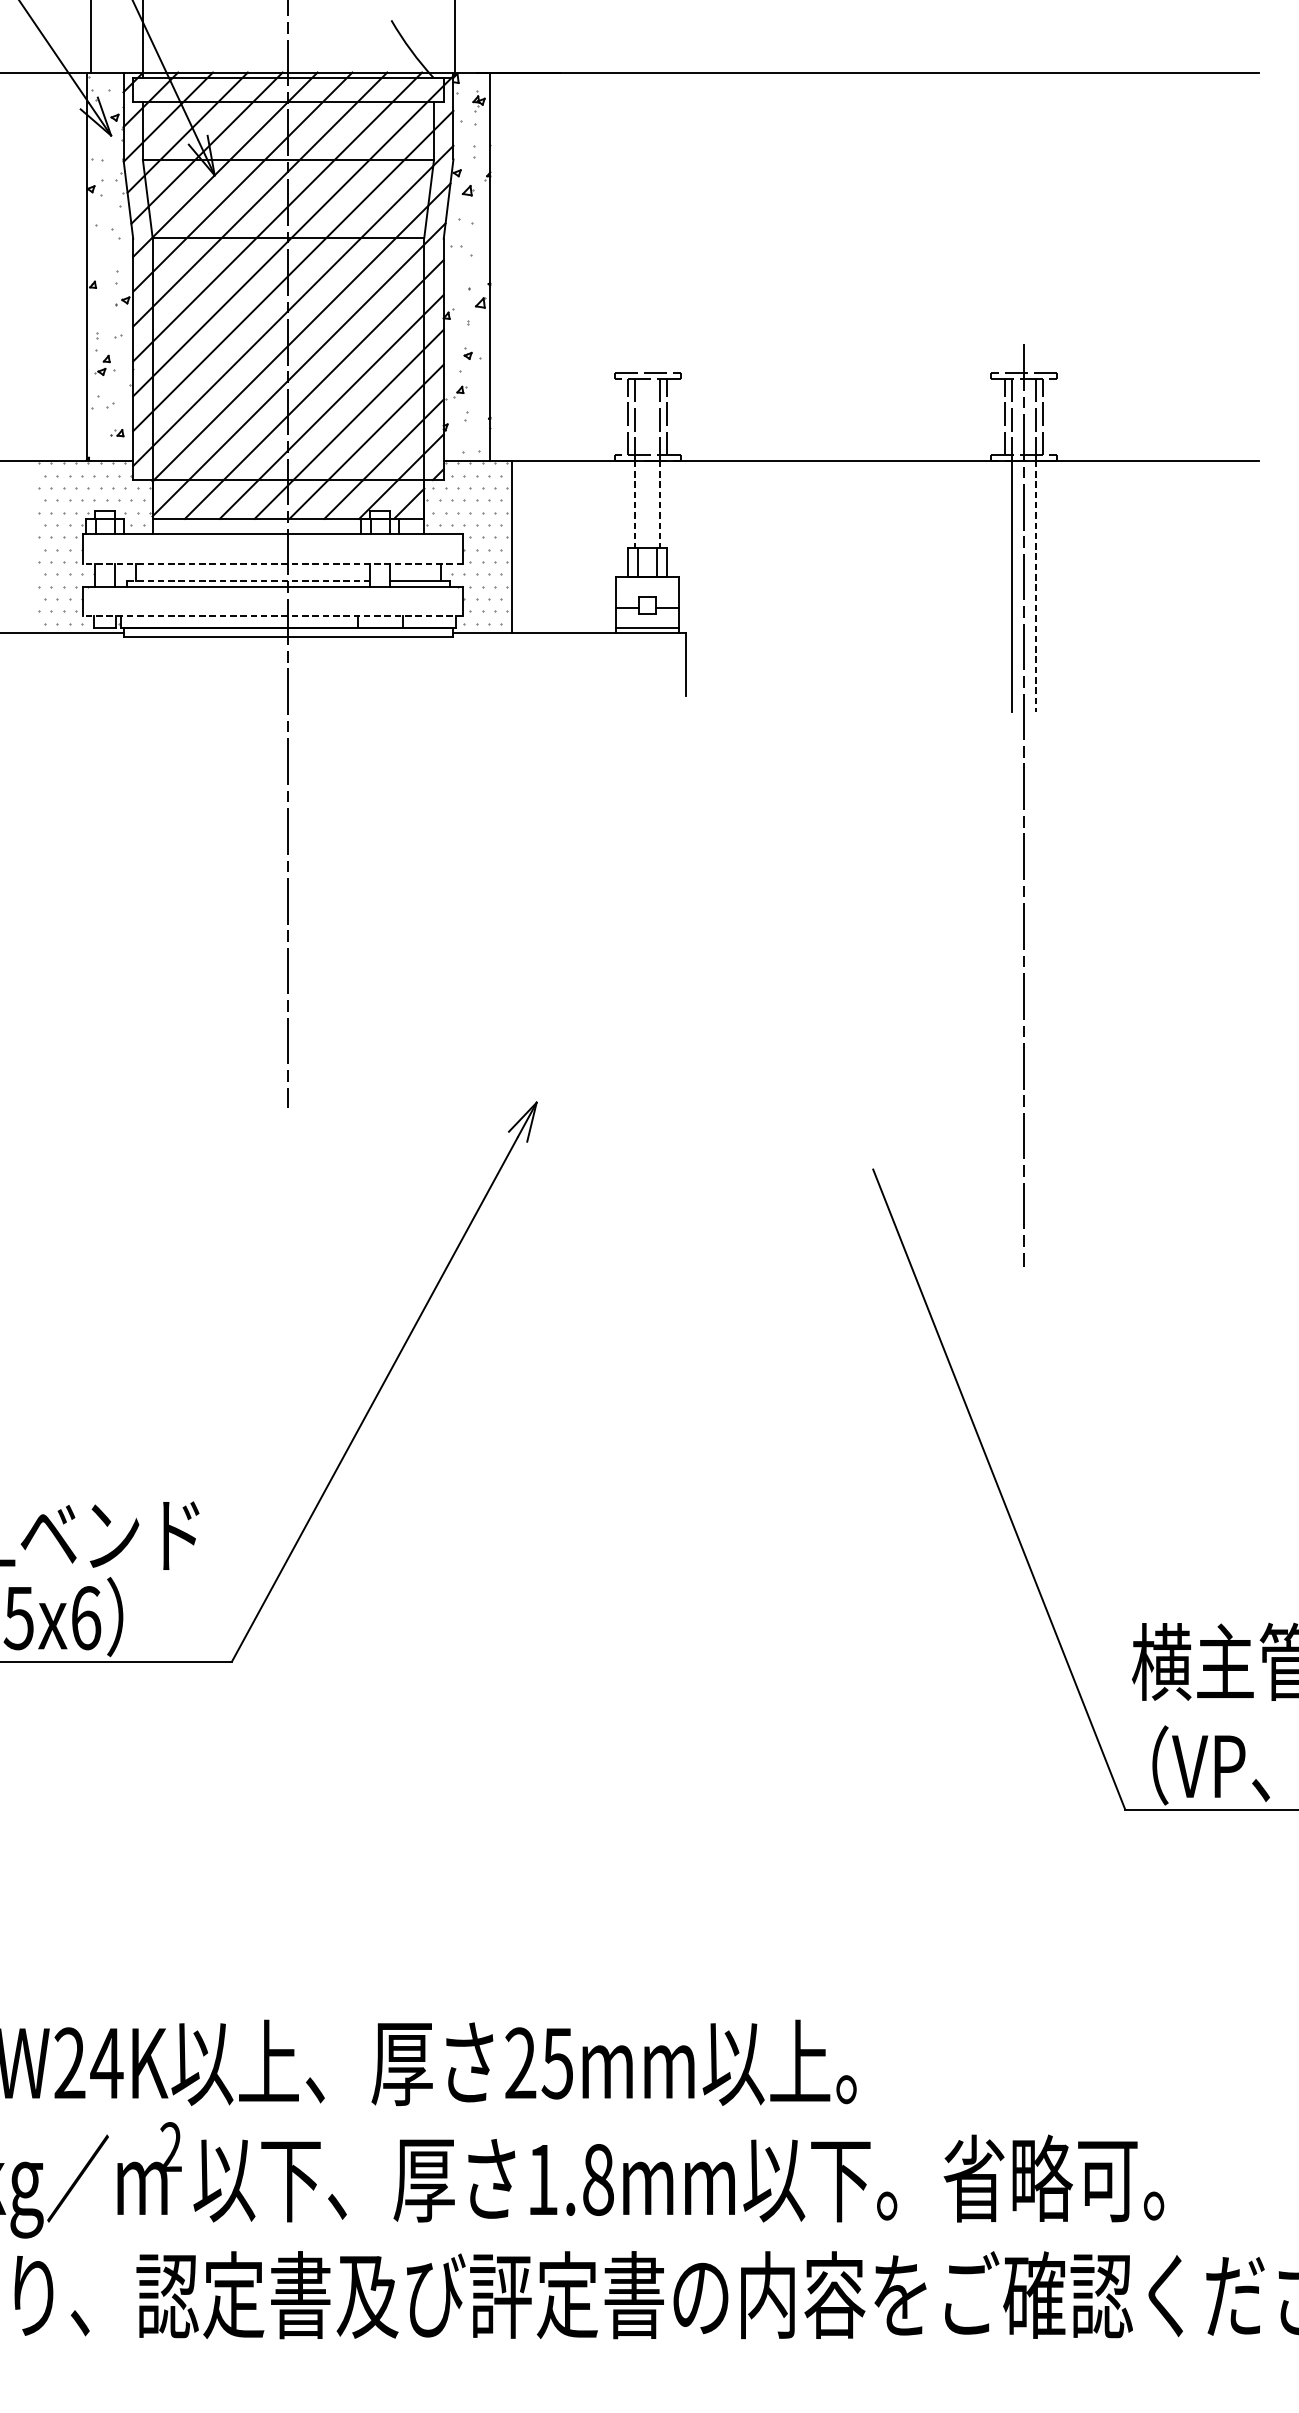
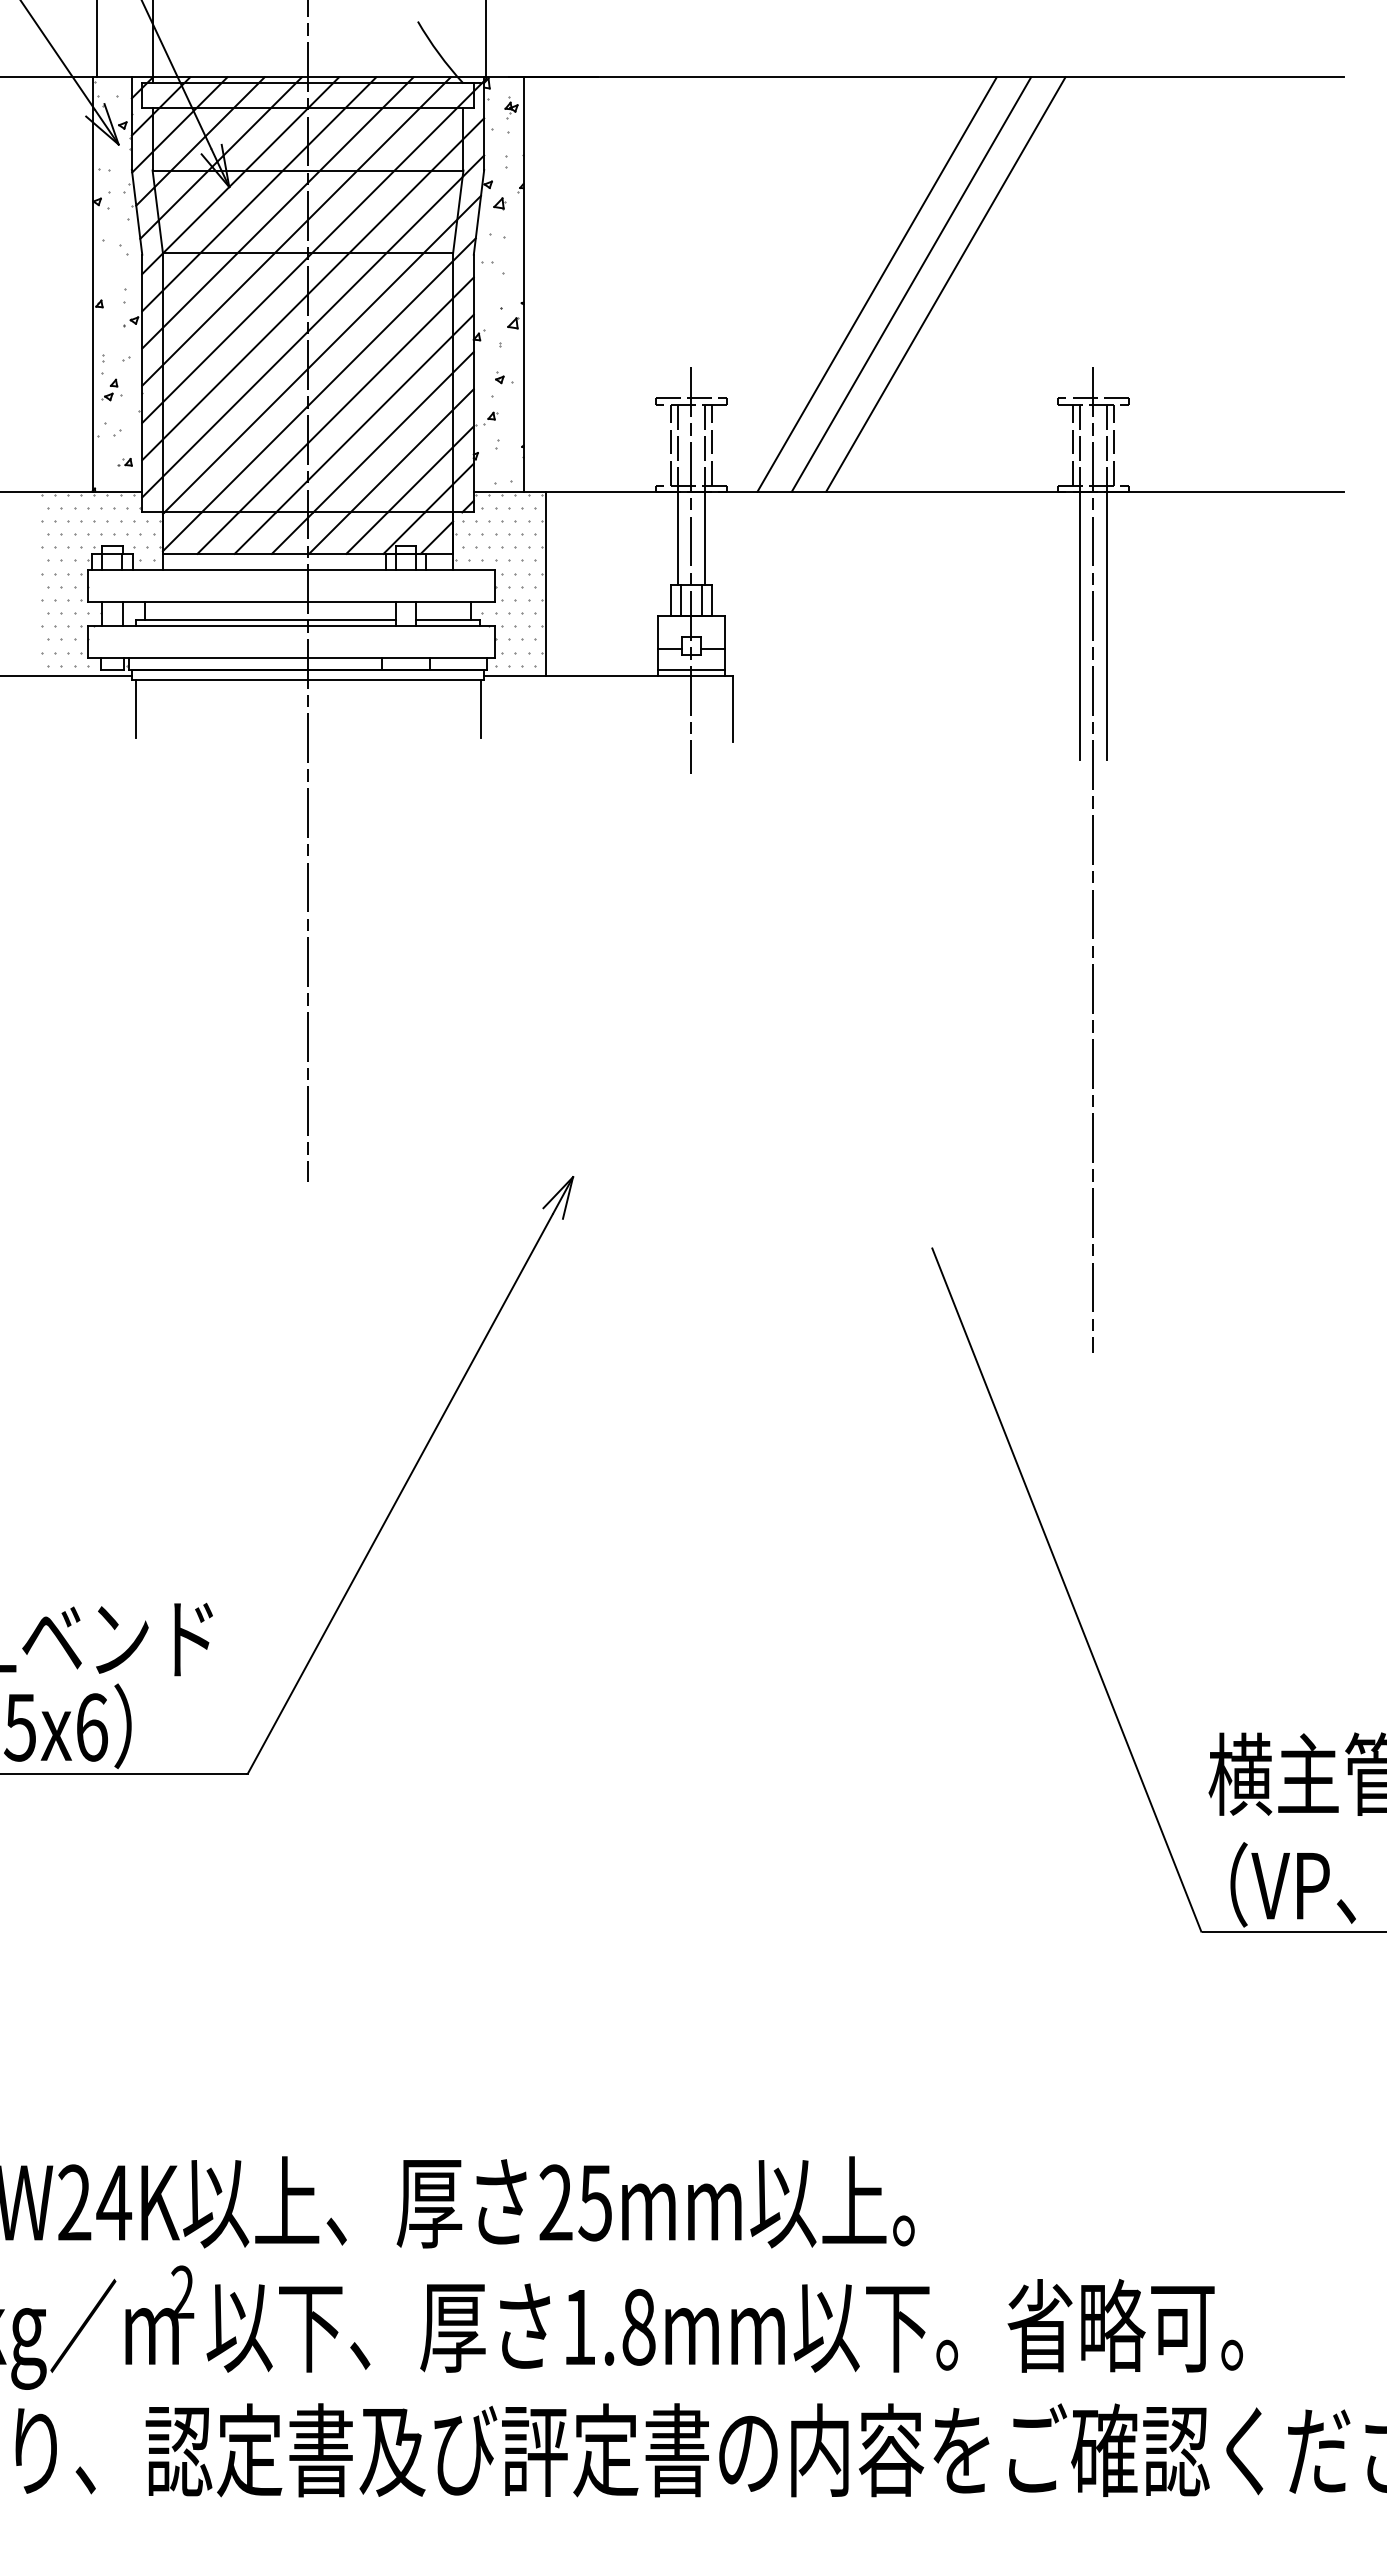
line: (820, 266) -> (876, 284), added
line: (853, 266) -> (911, 284), added
line: (885, 266) -> (945, 284), added
line: (635, 504) -> (678, 538), dashed -> solid
line: (659, 504) -> (704, 538), dashed -> solid
line: (647, 534) -> (691, 570), added
line: (272, 563) -> (290, 601), dashed -> solid
line: (248, 581) -> (265, 620), dashed -> solid
line: (1036, 586) -> (1106, 626), dashed -> solid
line: (272, 615) -> (290, 657), dashed -> solid
line: (126, 664) -> (135, 709), added
line: (450, 664) -> (480, 709), added

